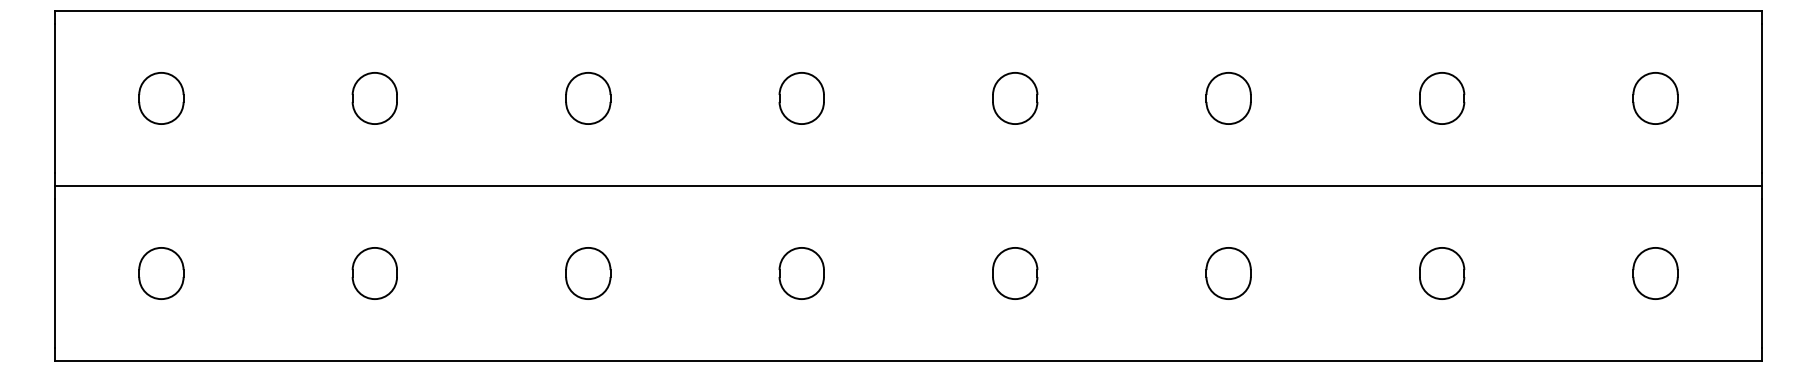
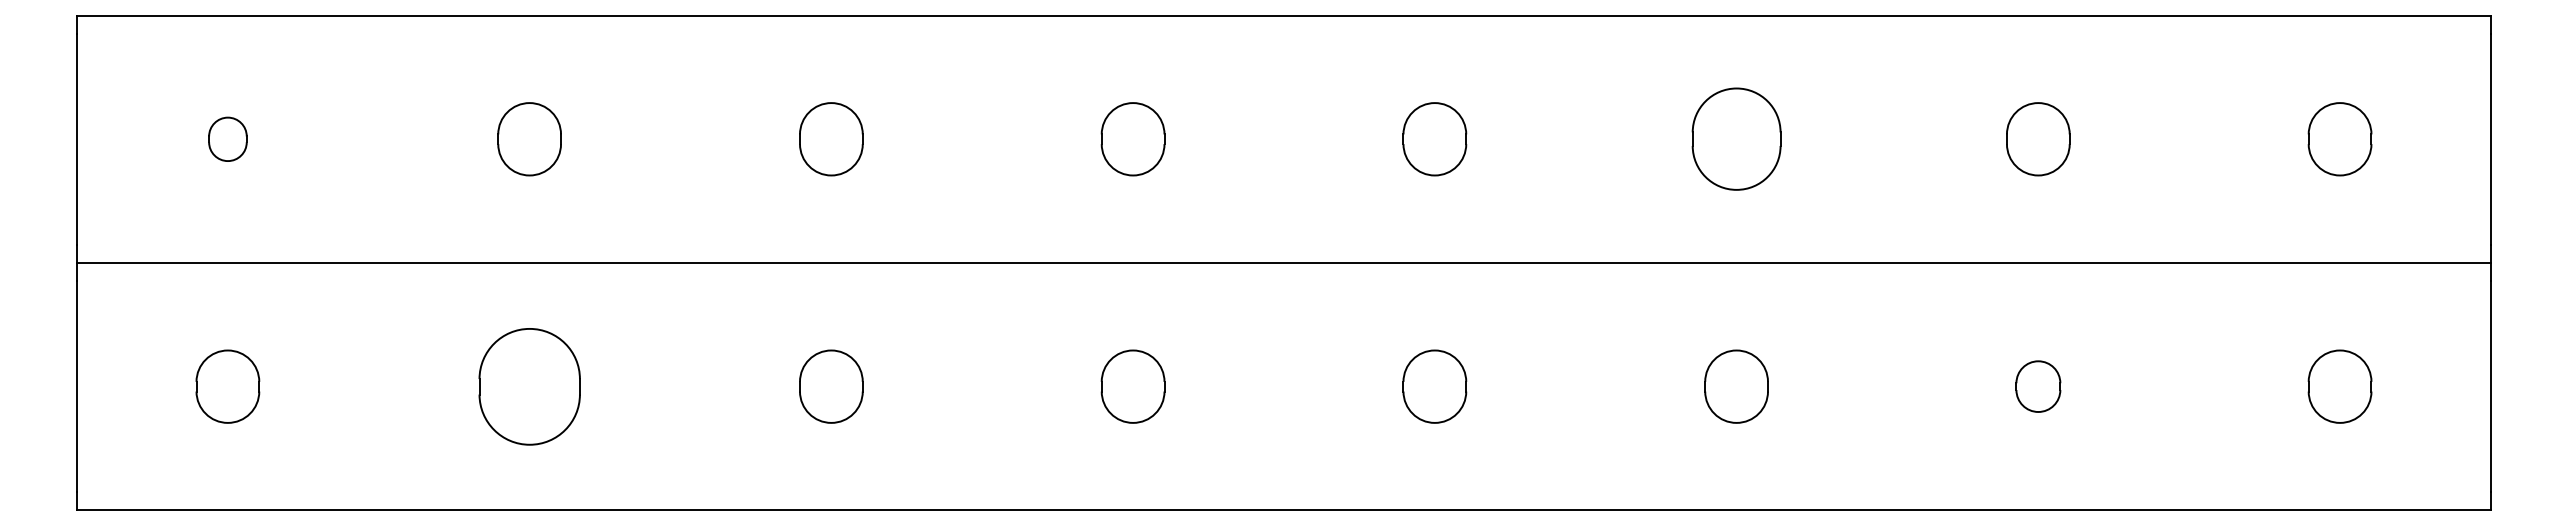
part: (161, 98) -> (227, 139), size x0.6
part: (1228, 98) -> (1736, 139), size x1.4
part: (374, 273) -> (529, 386), size x1.6
part: (1442, 273) -> (2038, 386), size x0.7

